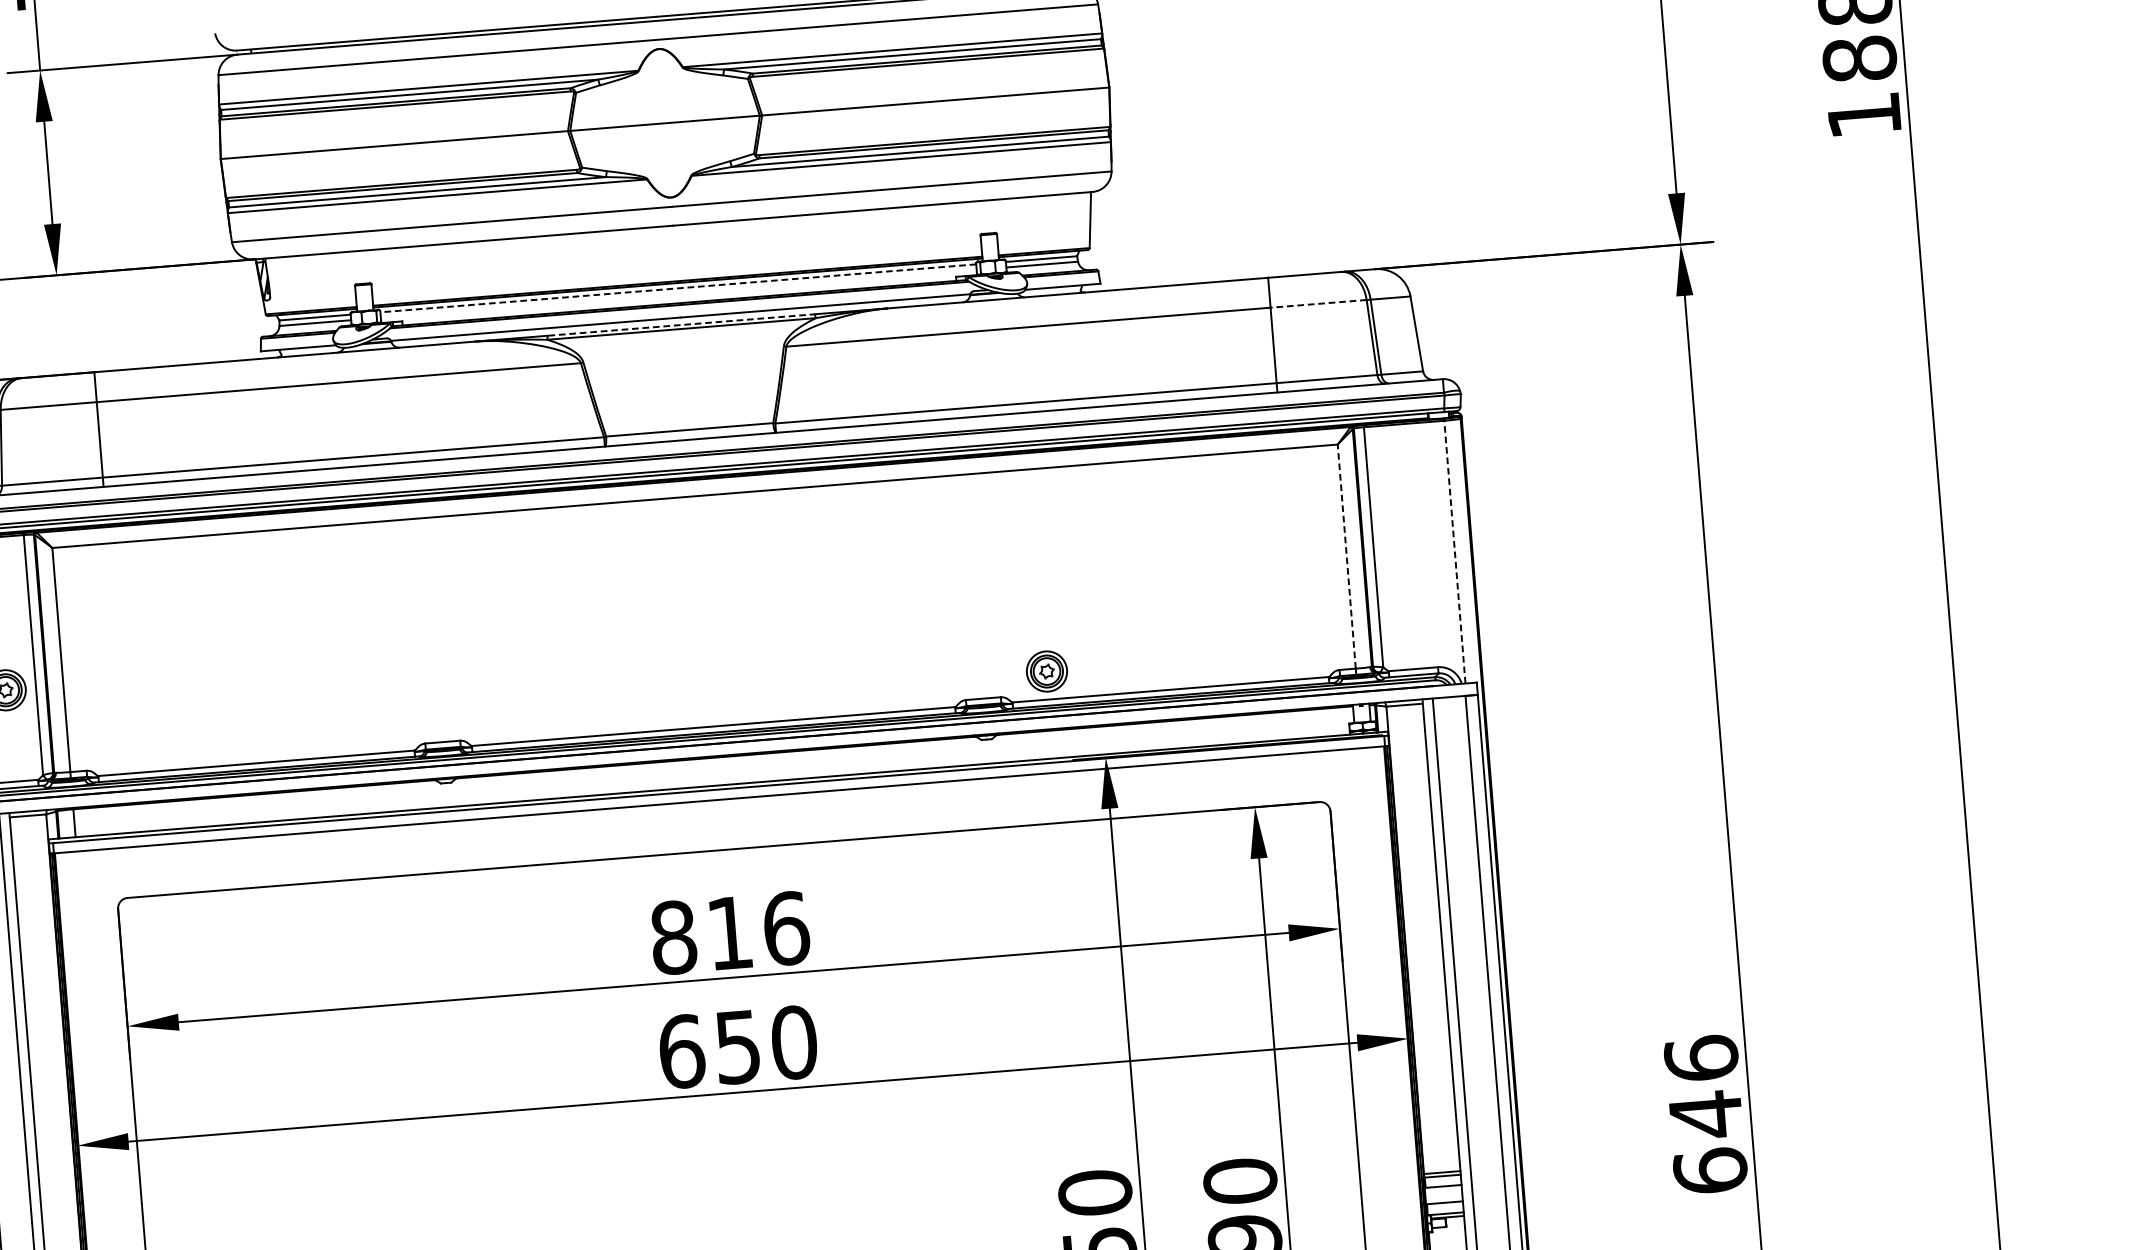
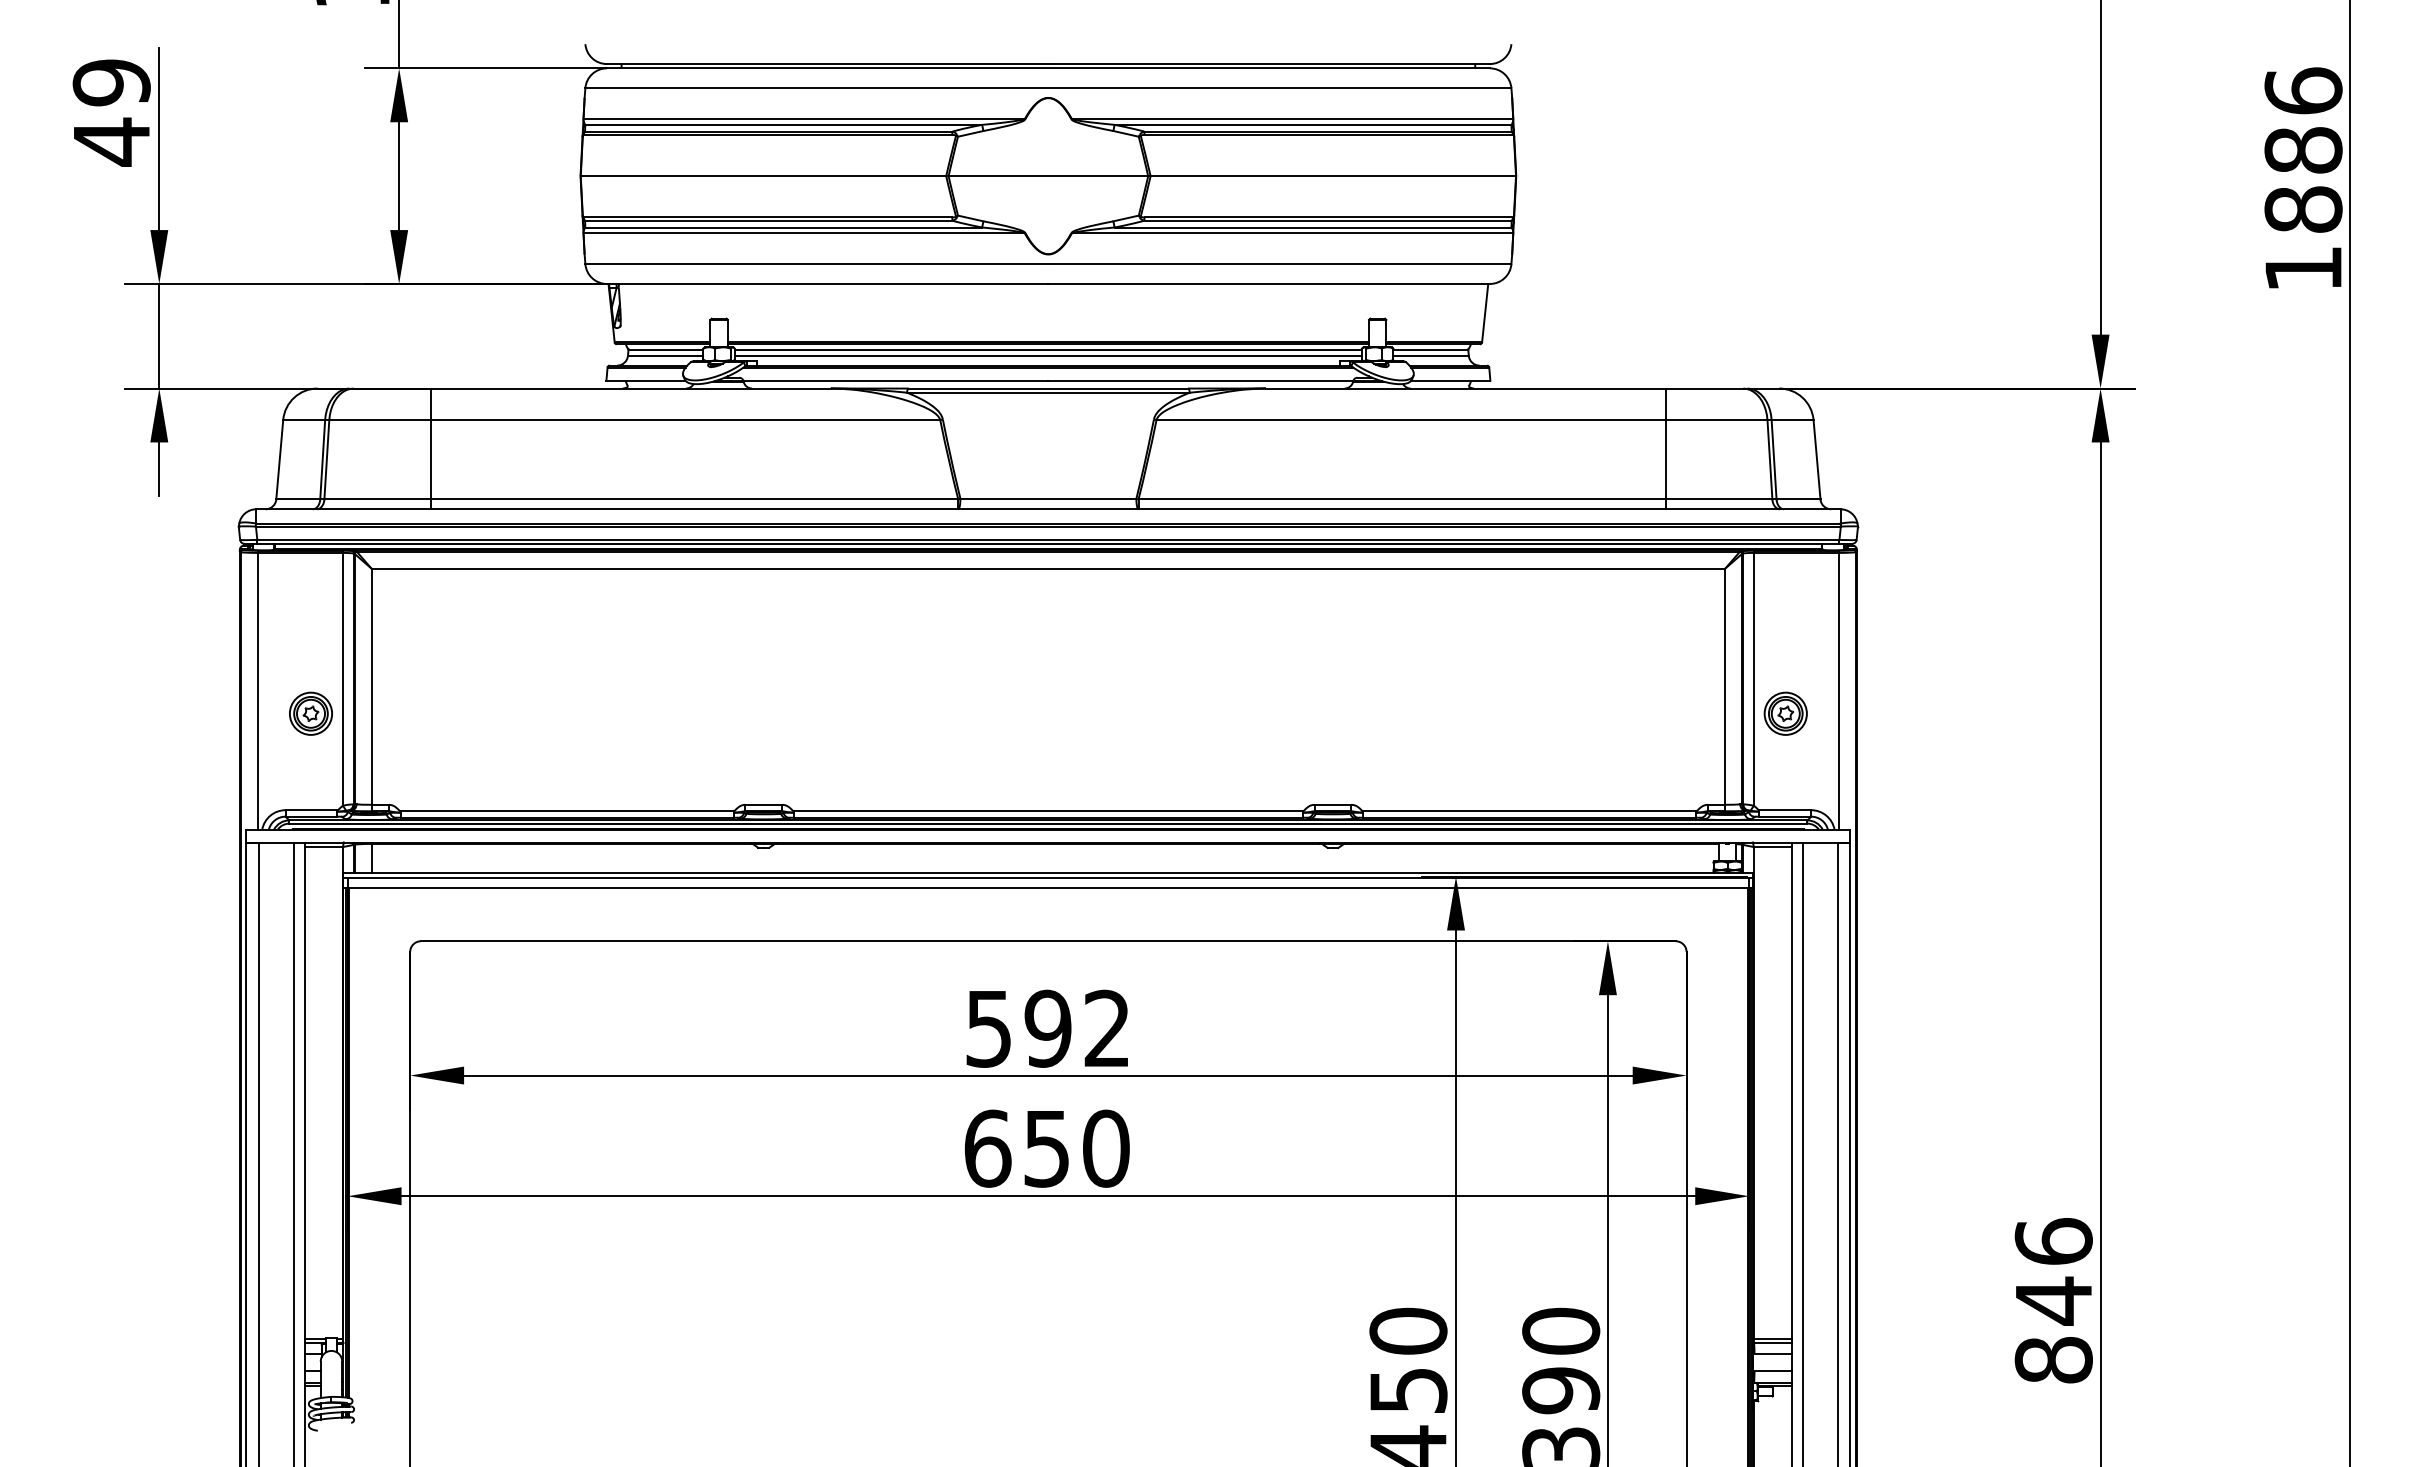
line: (678, 287) -> (1048, 349), dashed -> solid
line: (678, 293) -> (1048, 355), added
line: (1318, 304) -> (1716, 420), dashed -> solid
line: (681, 324) -> (1048, 388), dashed -> solid
line: (1454, 551) -> (1838, 690), dashed -> solid
line: (1347, 556) -> (1725, 686), dashed -> solid
part: (1046, 671) -> (1785, 713), moved
text: (730, 932) -> (1048, 1028), 816 -> 592
text: (1710, 1170) -> (2053, 1359), 646 -> 846

